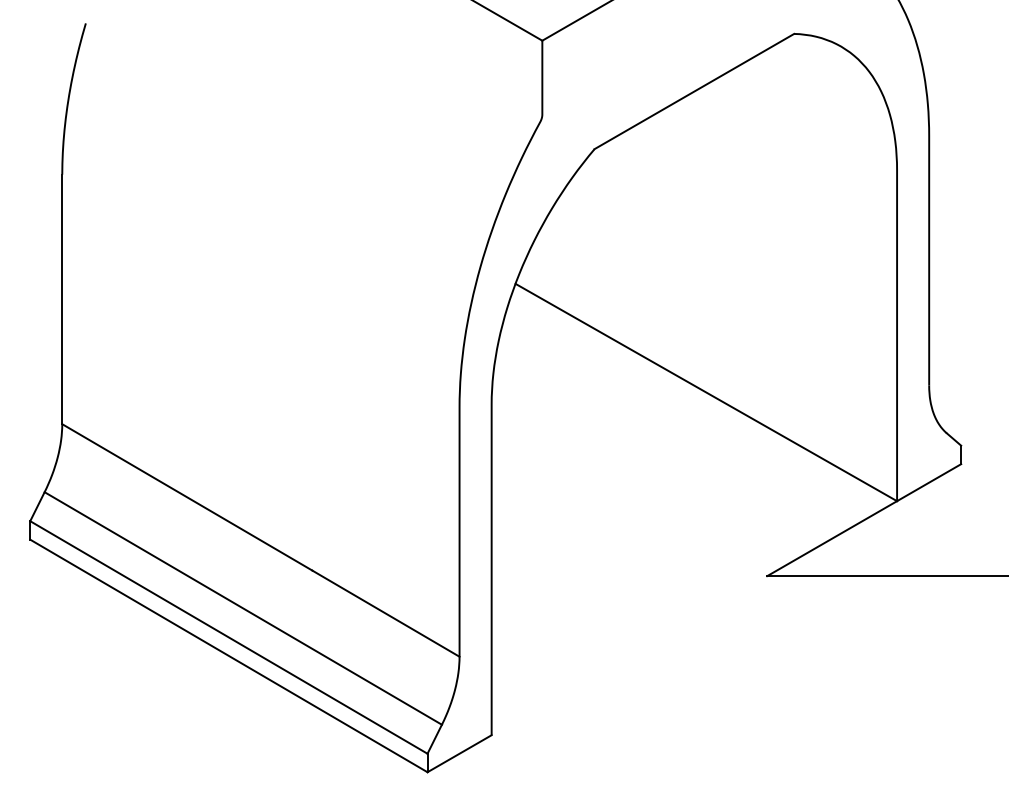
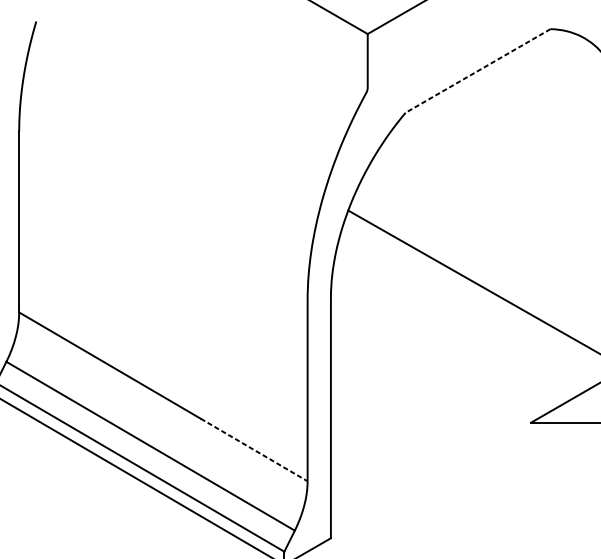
line: (693, 91) -> (477, 70), solid -> dashed
line: (386, 613) -> (254, 449), solid -> dashed

